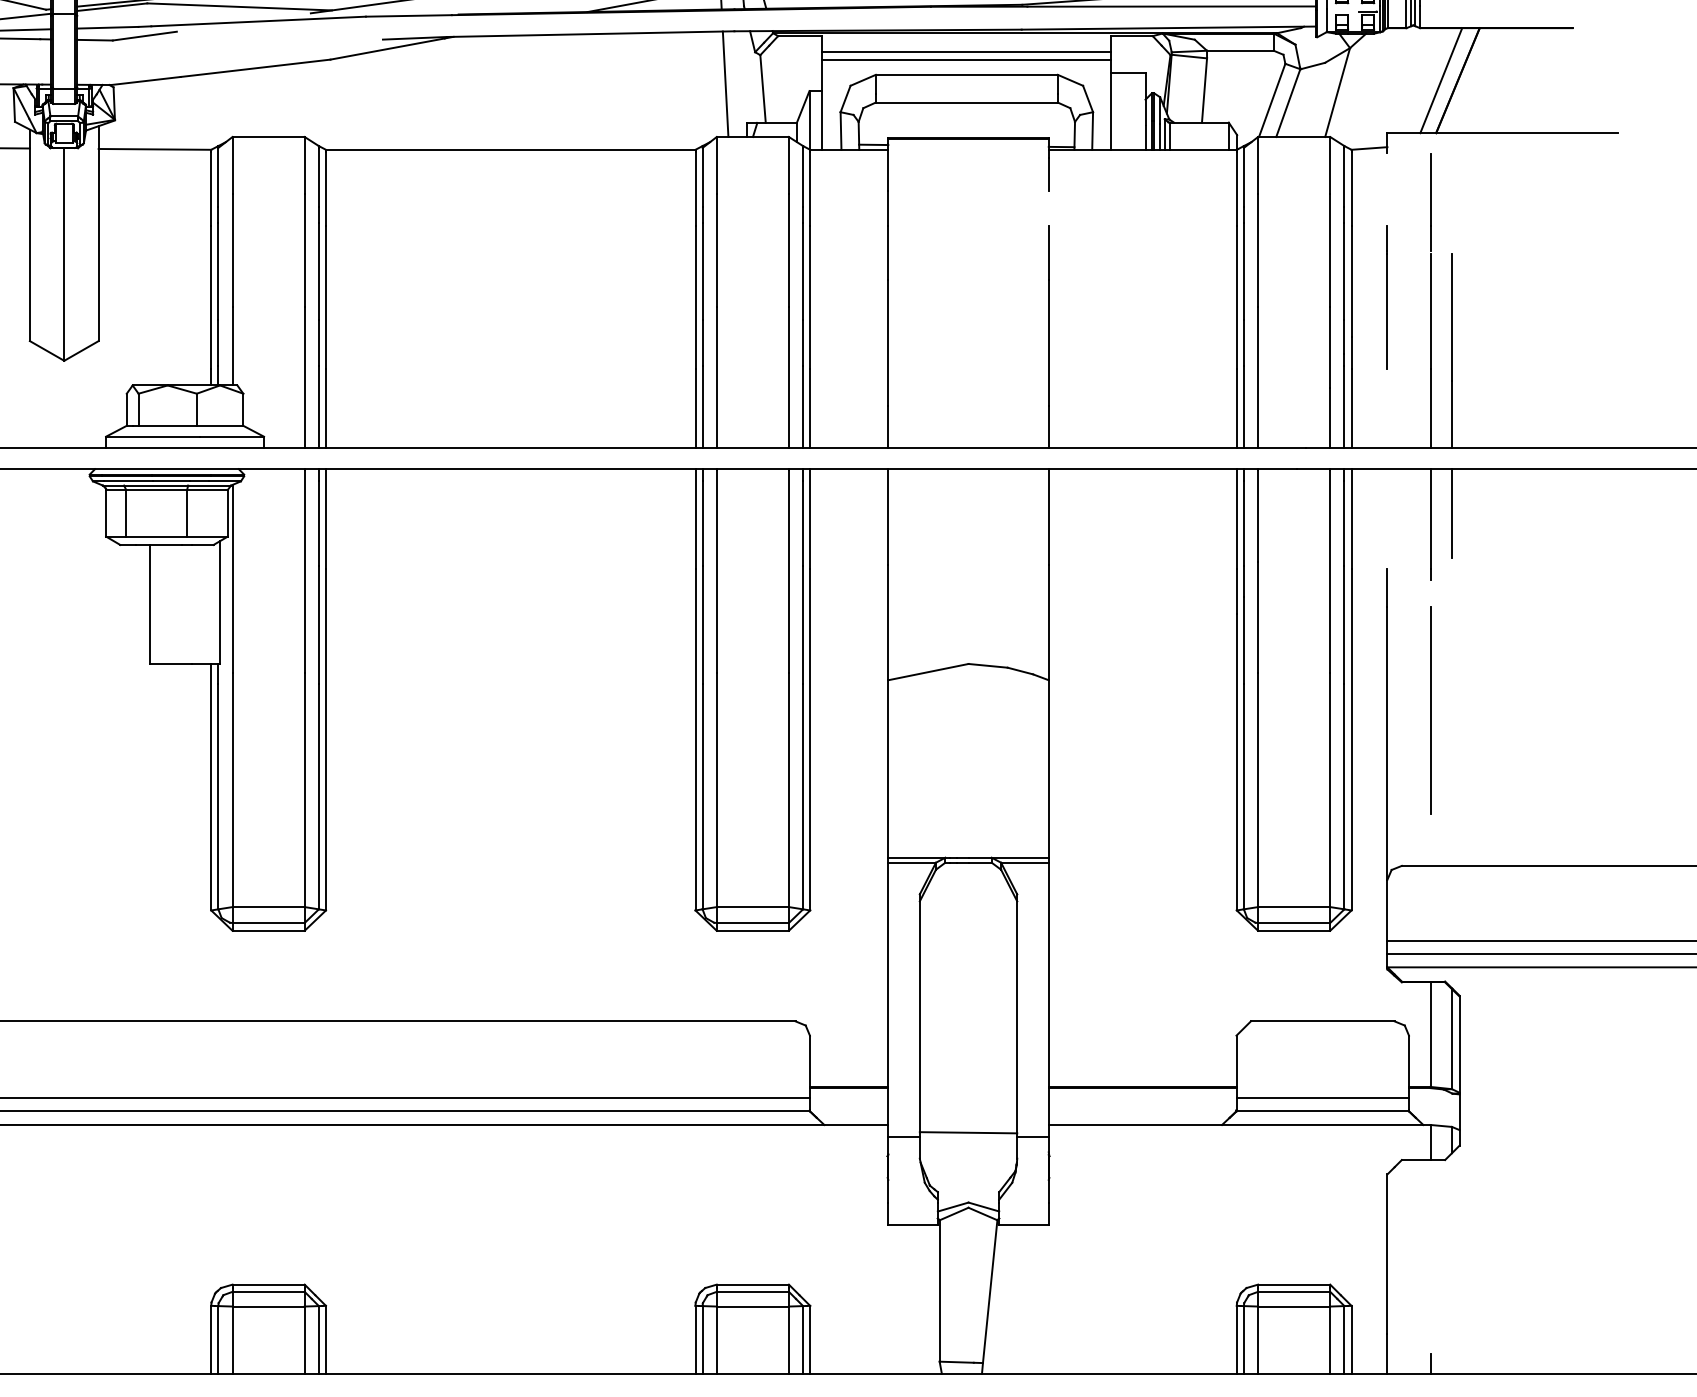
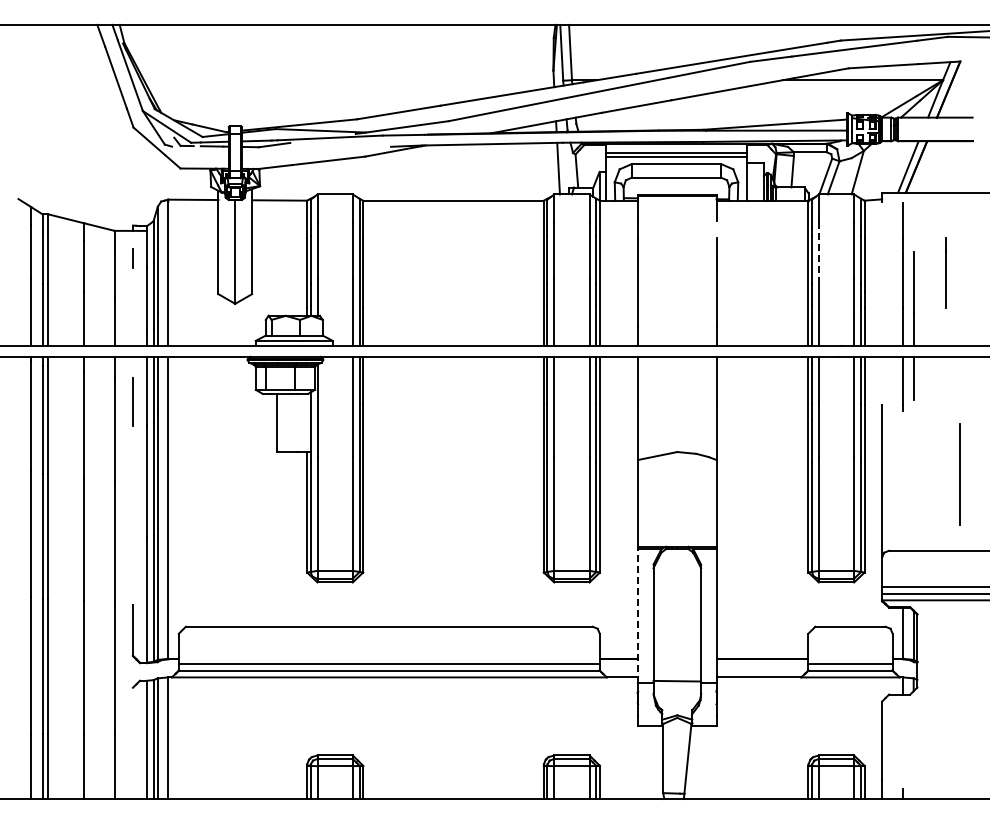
line: (1257, 249) -> (818, 249), solid -> dashed
line: (1386, 296) -> (945, 272), moved
line: (1429, 709) -> (959, 474), moved
line: (889, 998) -> (638, 615), solid -> dashed

